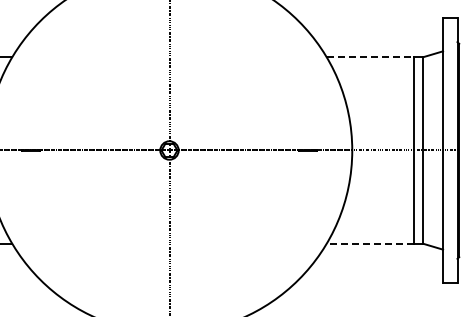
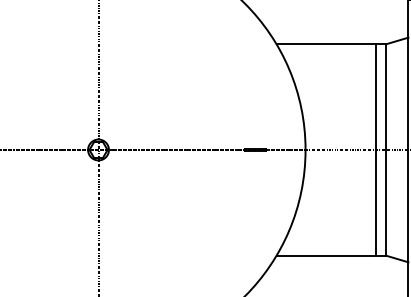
line: (370, 57) -> (326, 44), dashed -> solid
line: (370, 243) -> (326, 255), dashed -> solid

